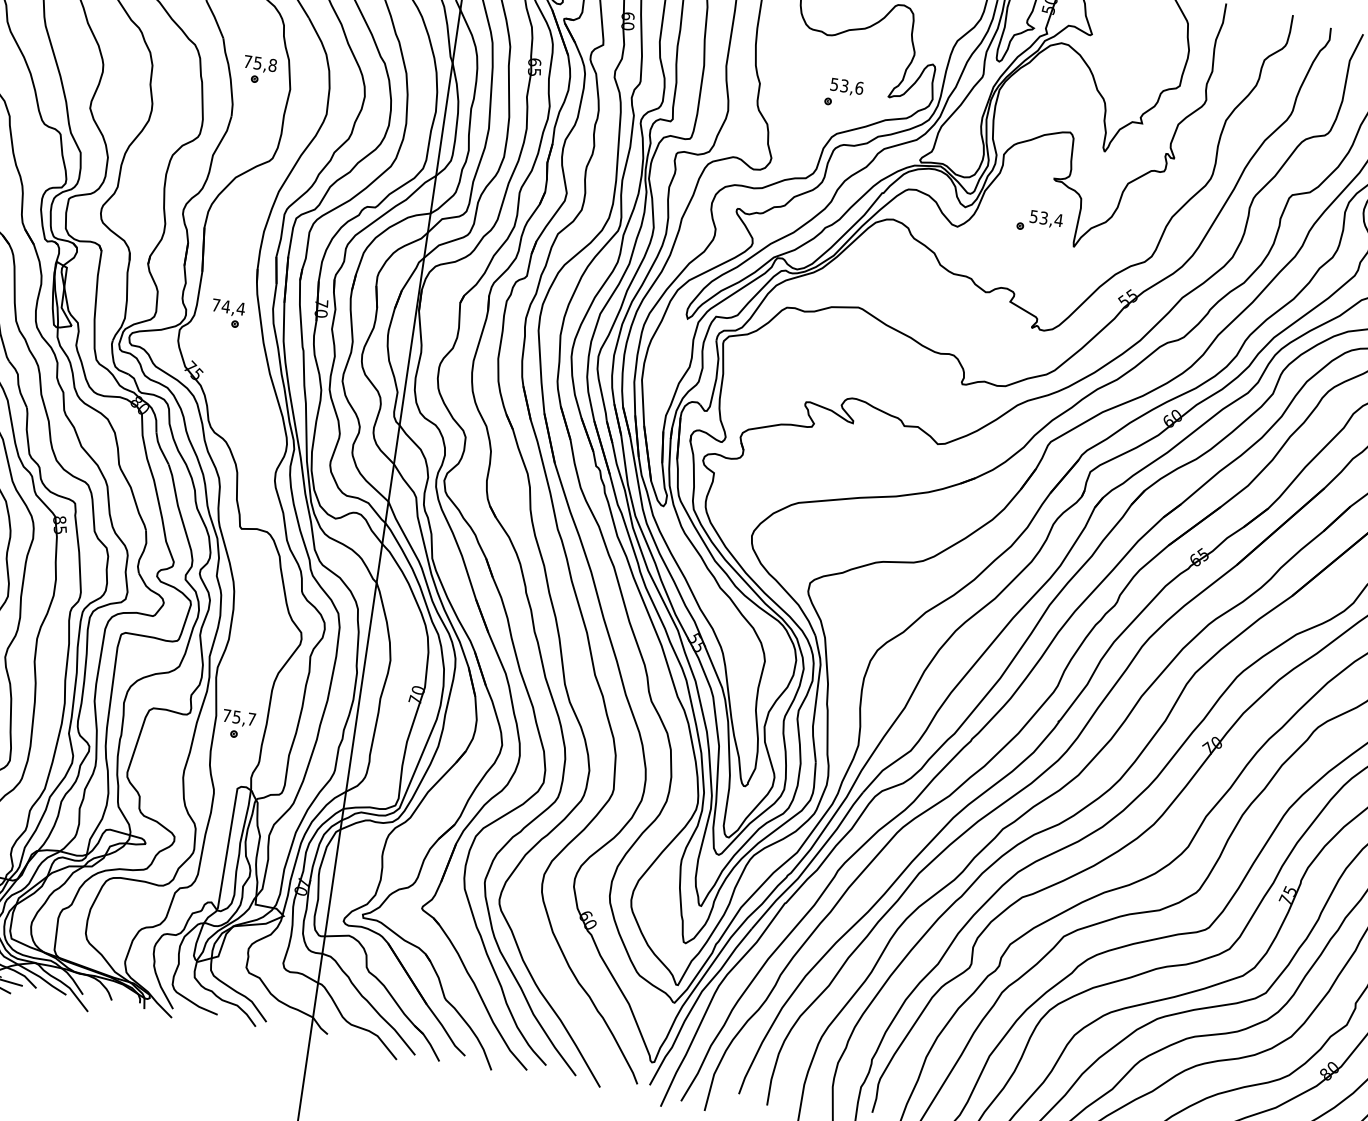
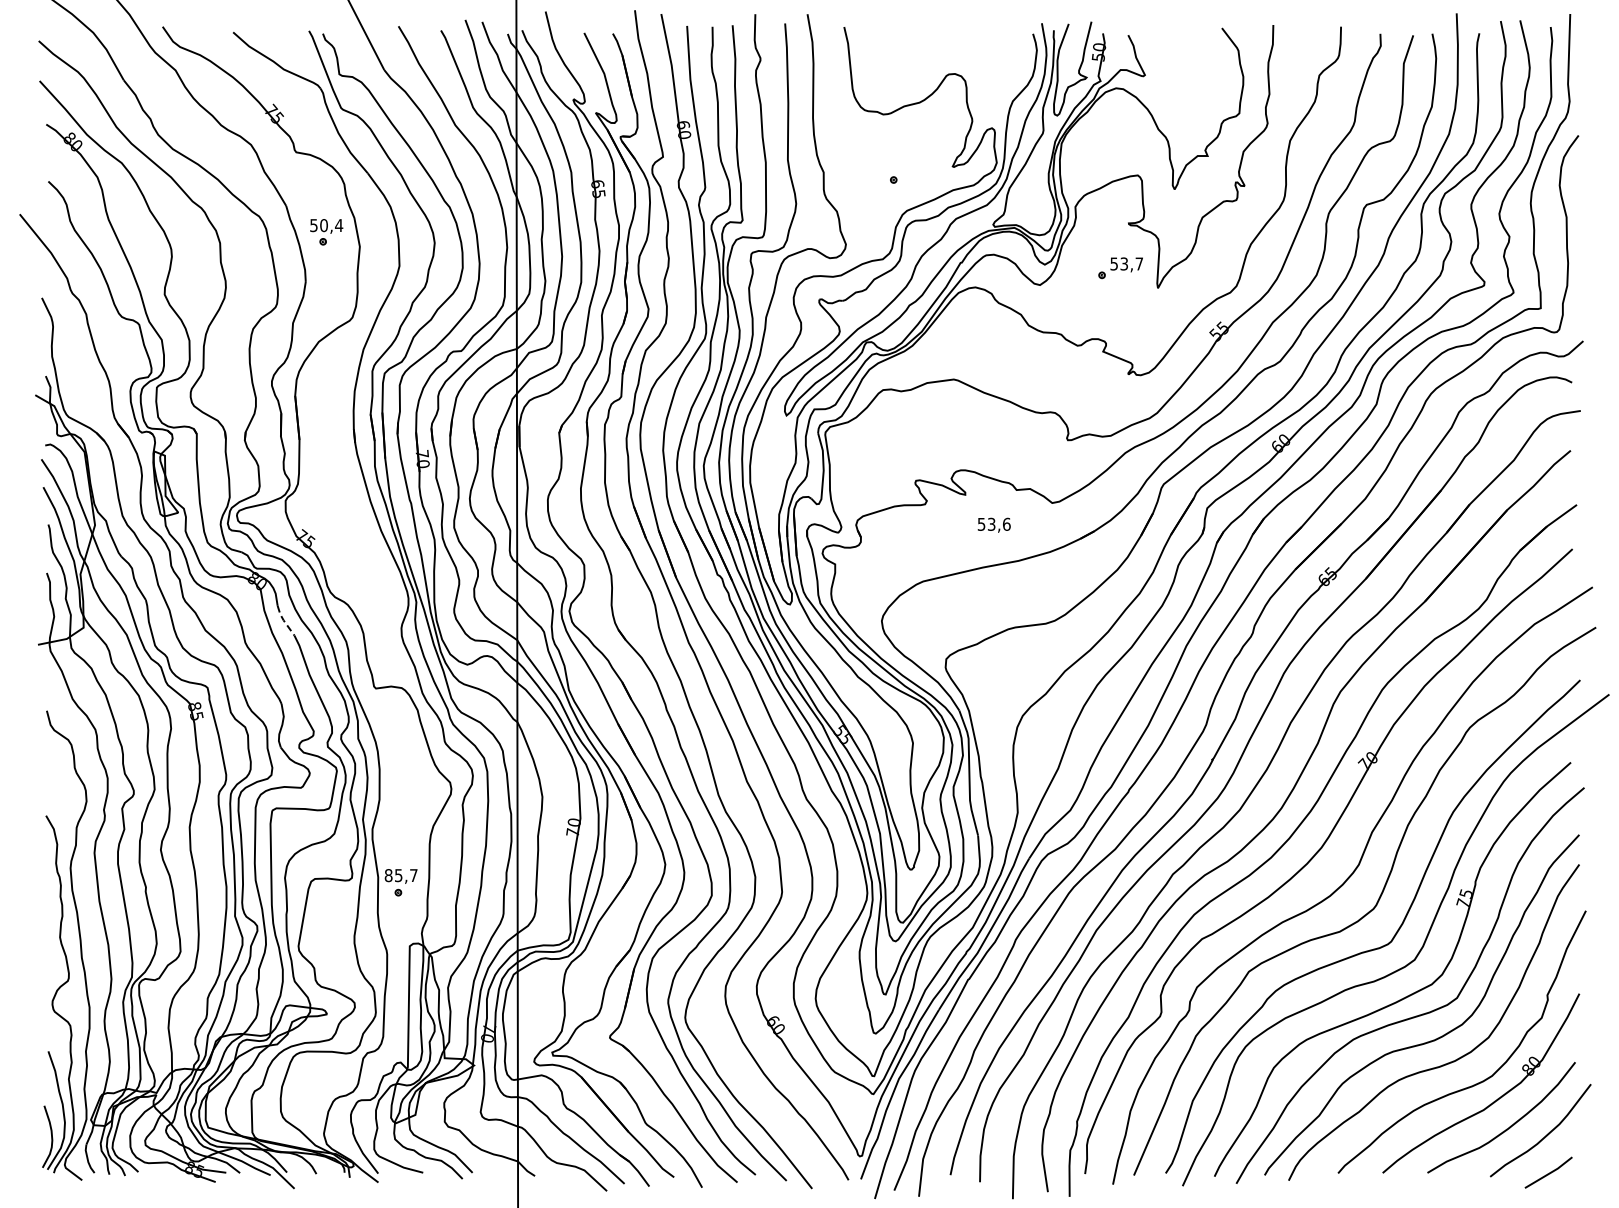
text: (260, 63) -> (326, 225), 75,8 -> 50,4
text: (846, 86) -> (993, 524), moved
text: (1059, 219) -> (1139, 263), 53,4 -> 53,7
part: (227, 313) -> (330, 477), removed
line: (160, 448) -> (283, 620), solid -> dashed
text: (226, 715) -> (388, 875), 75,7 -> 85,7

